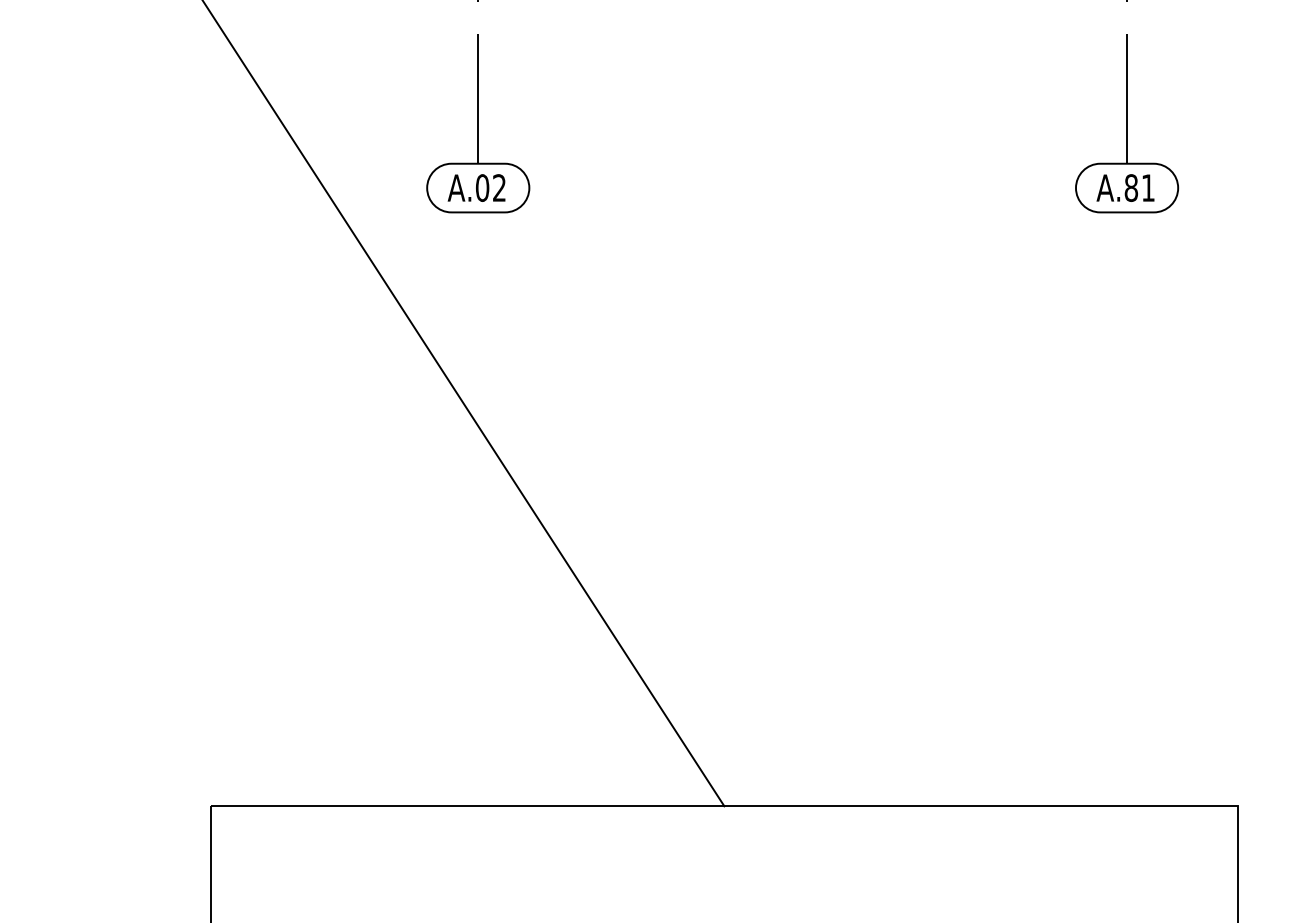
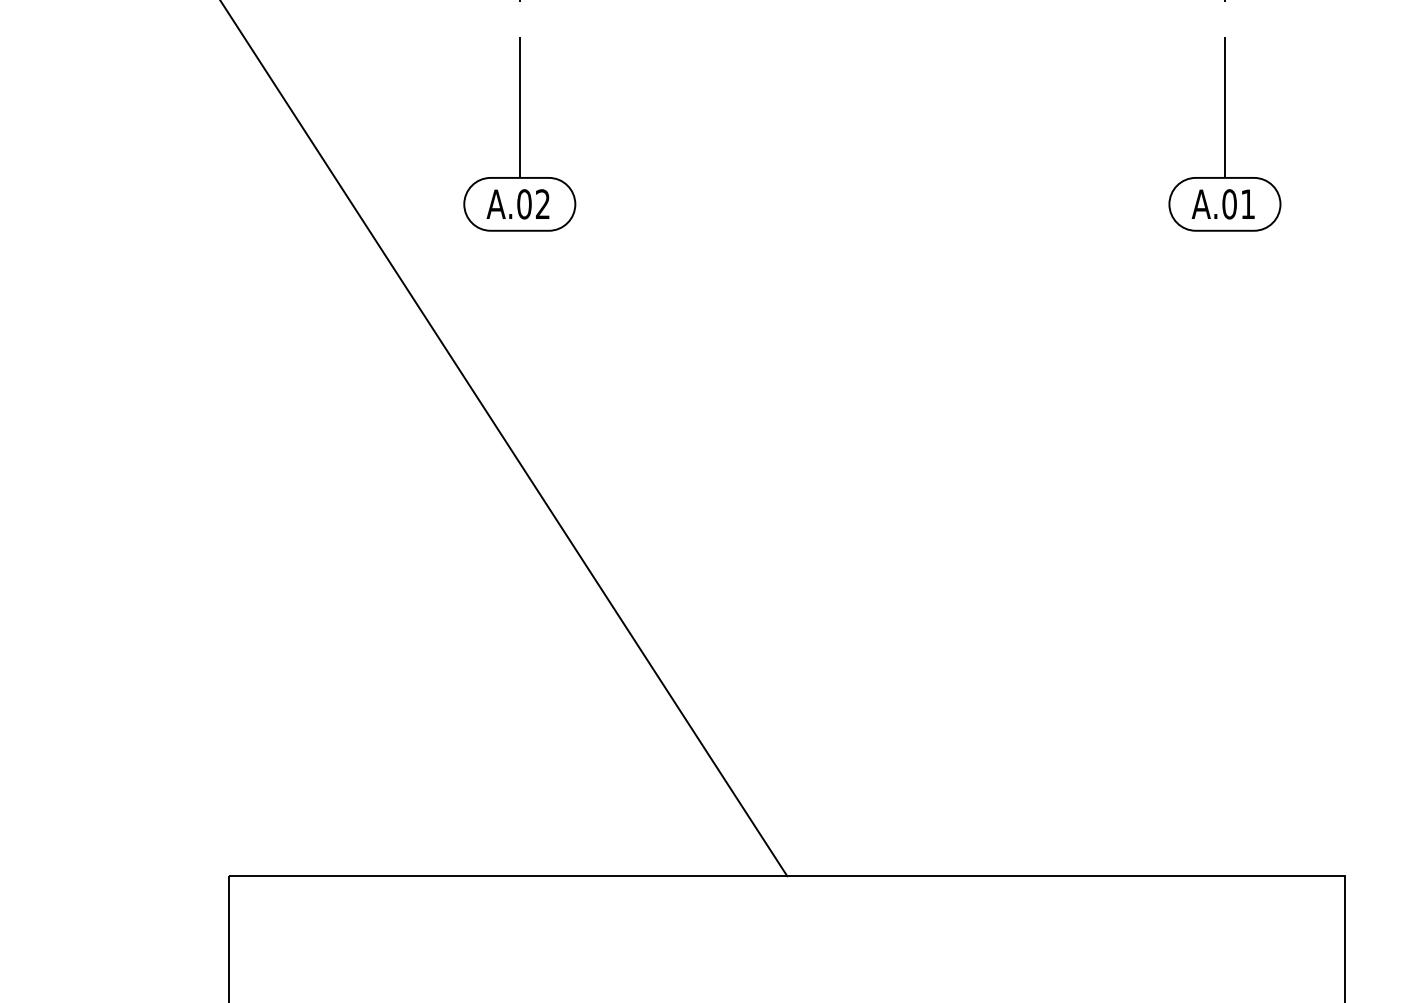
text: (1131, 187) -> (1229, 203), A.81 -> A.01

